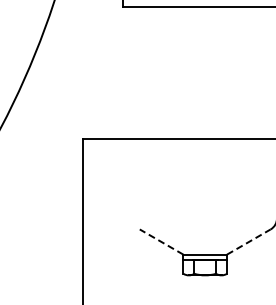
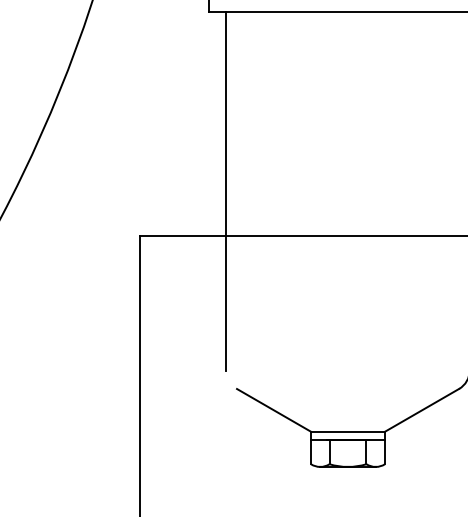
line: (133, 112) -> (226, 190), added
line: (161, 241) -> (273, 409), dashed -> solid
line: (249, 241) -> (423, 409), dashed -> solid

